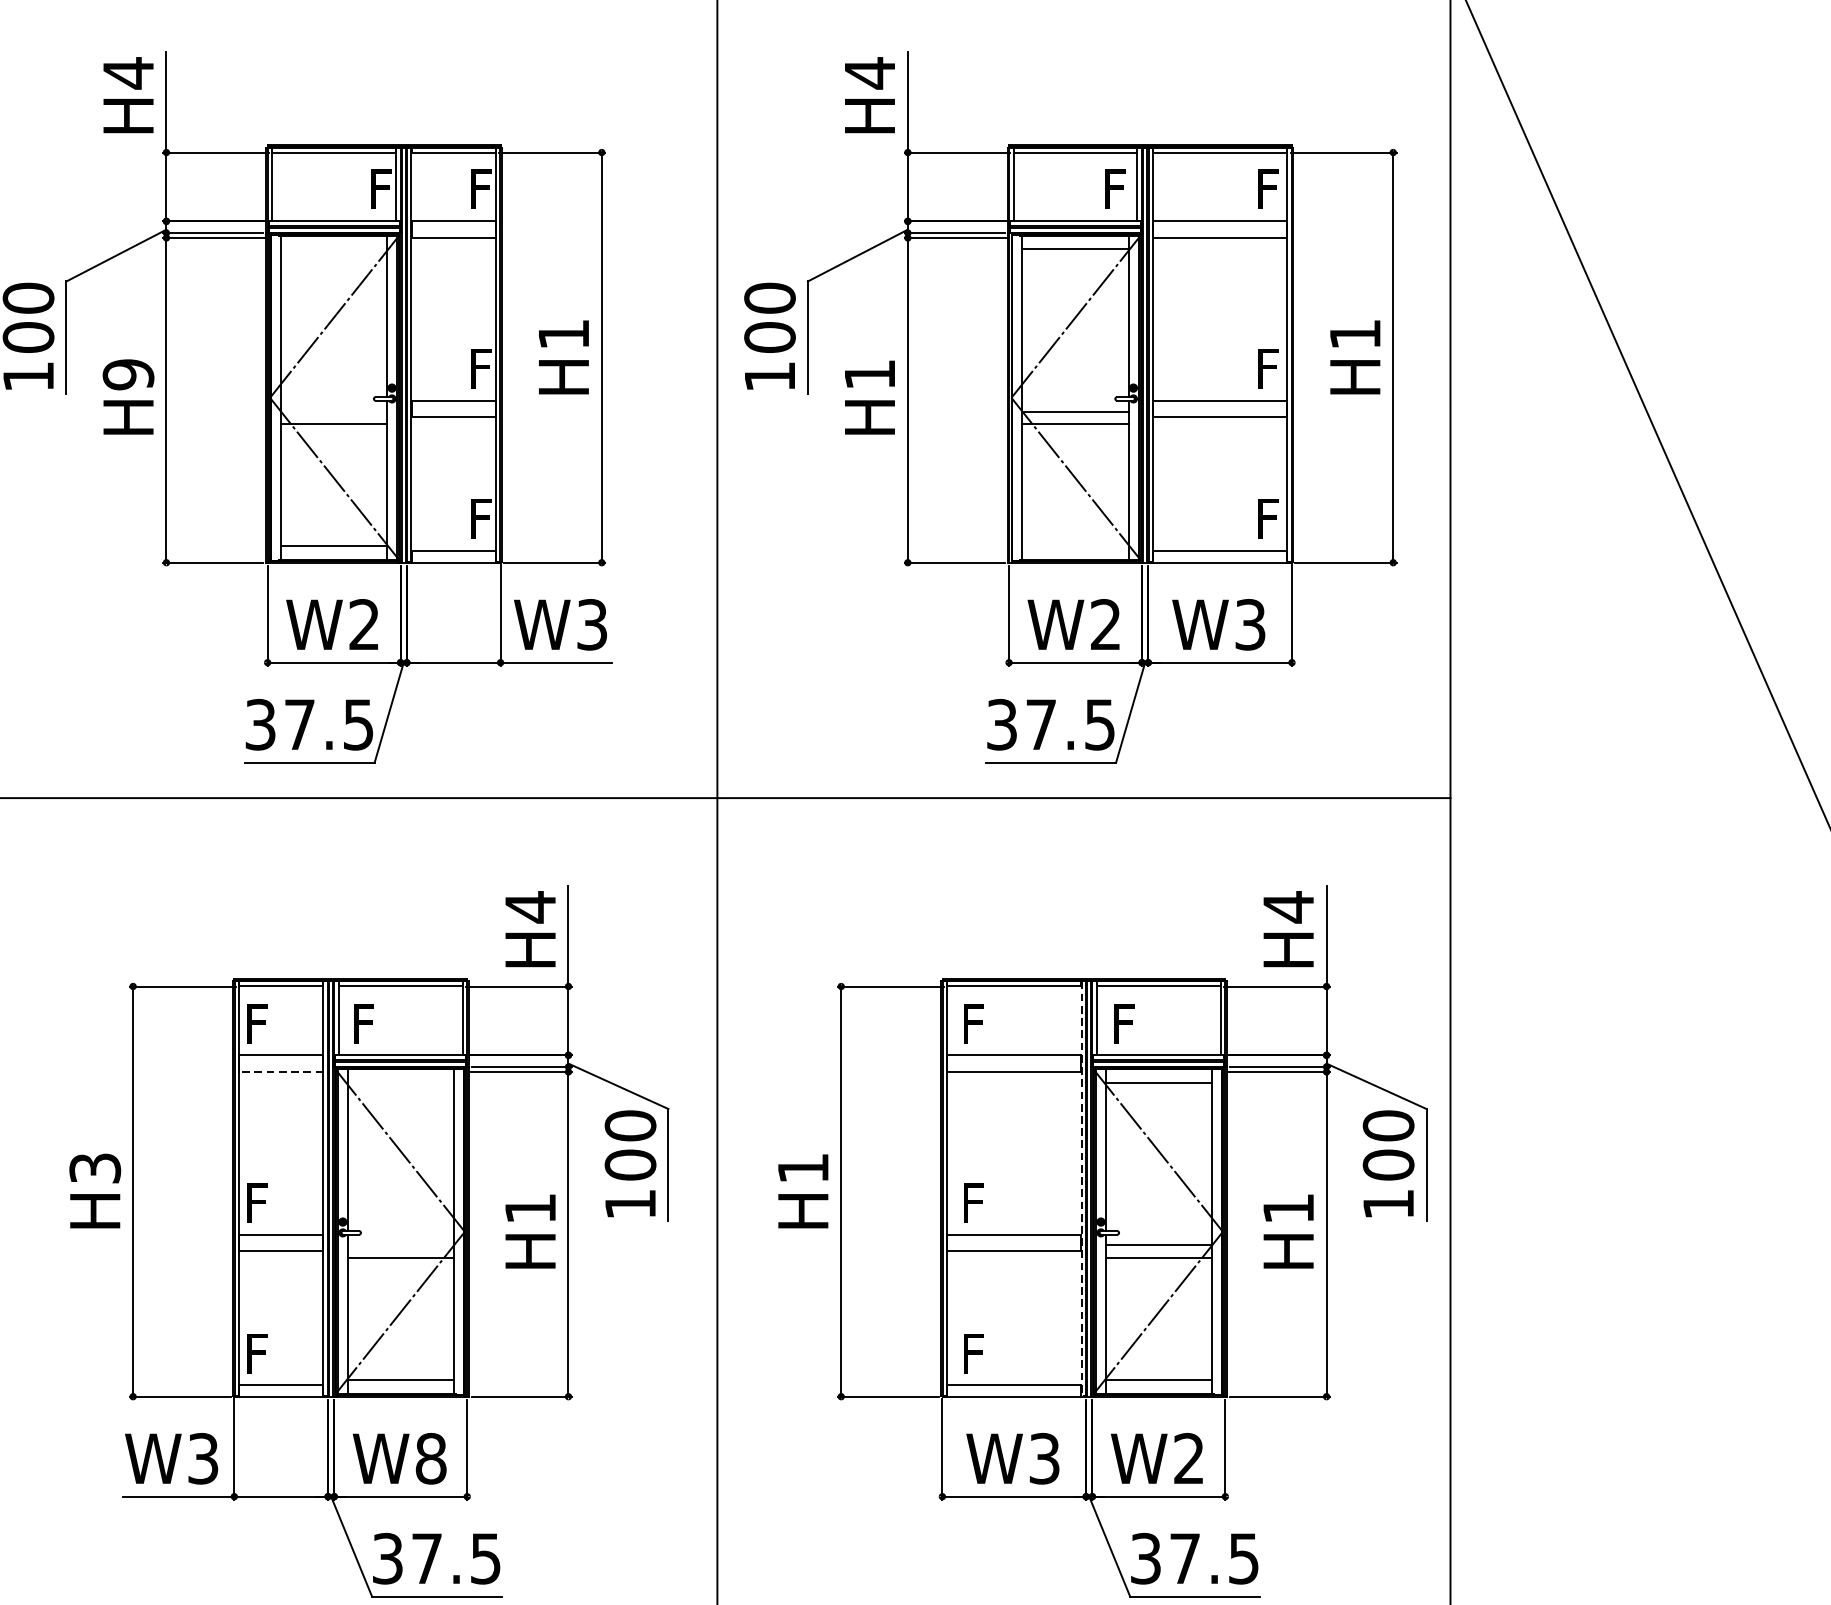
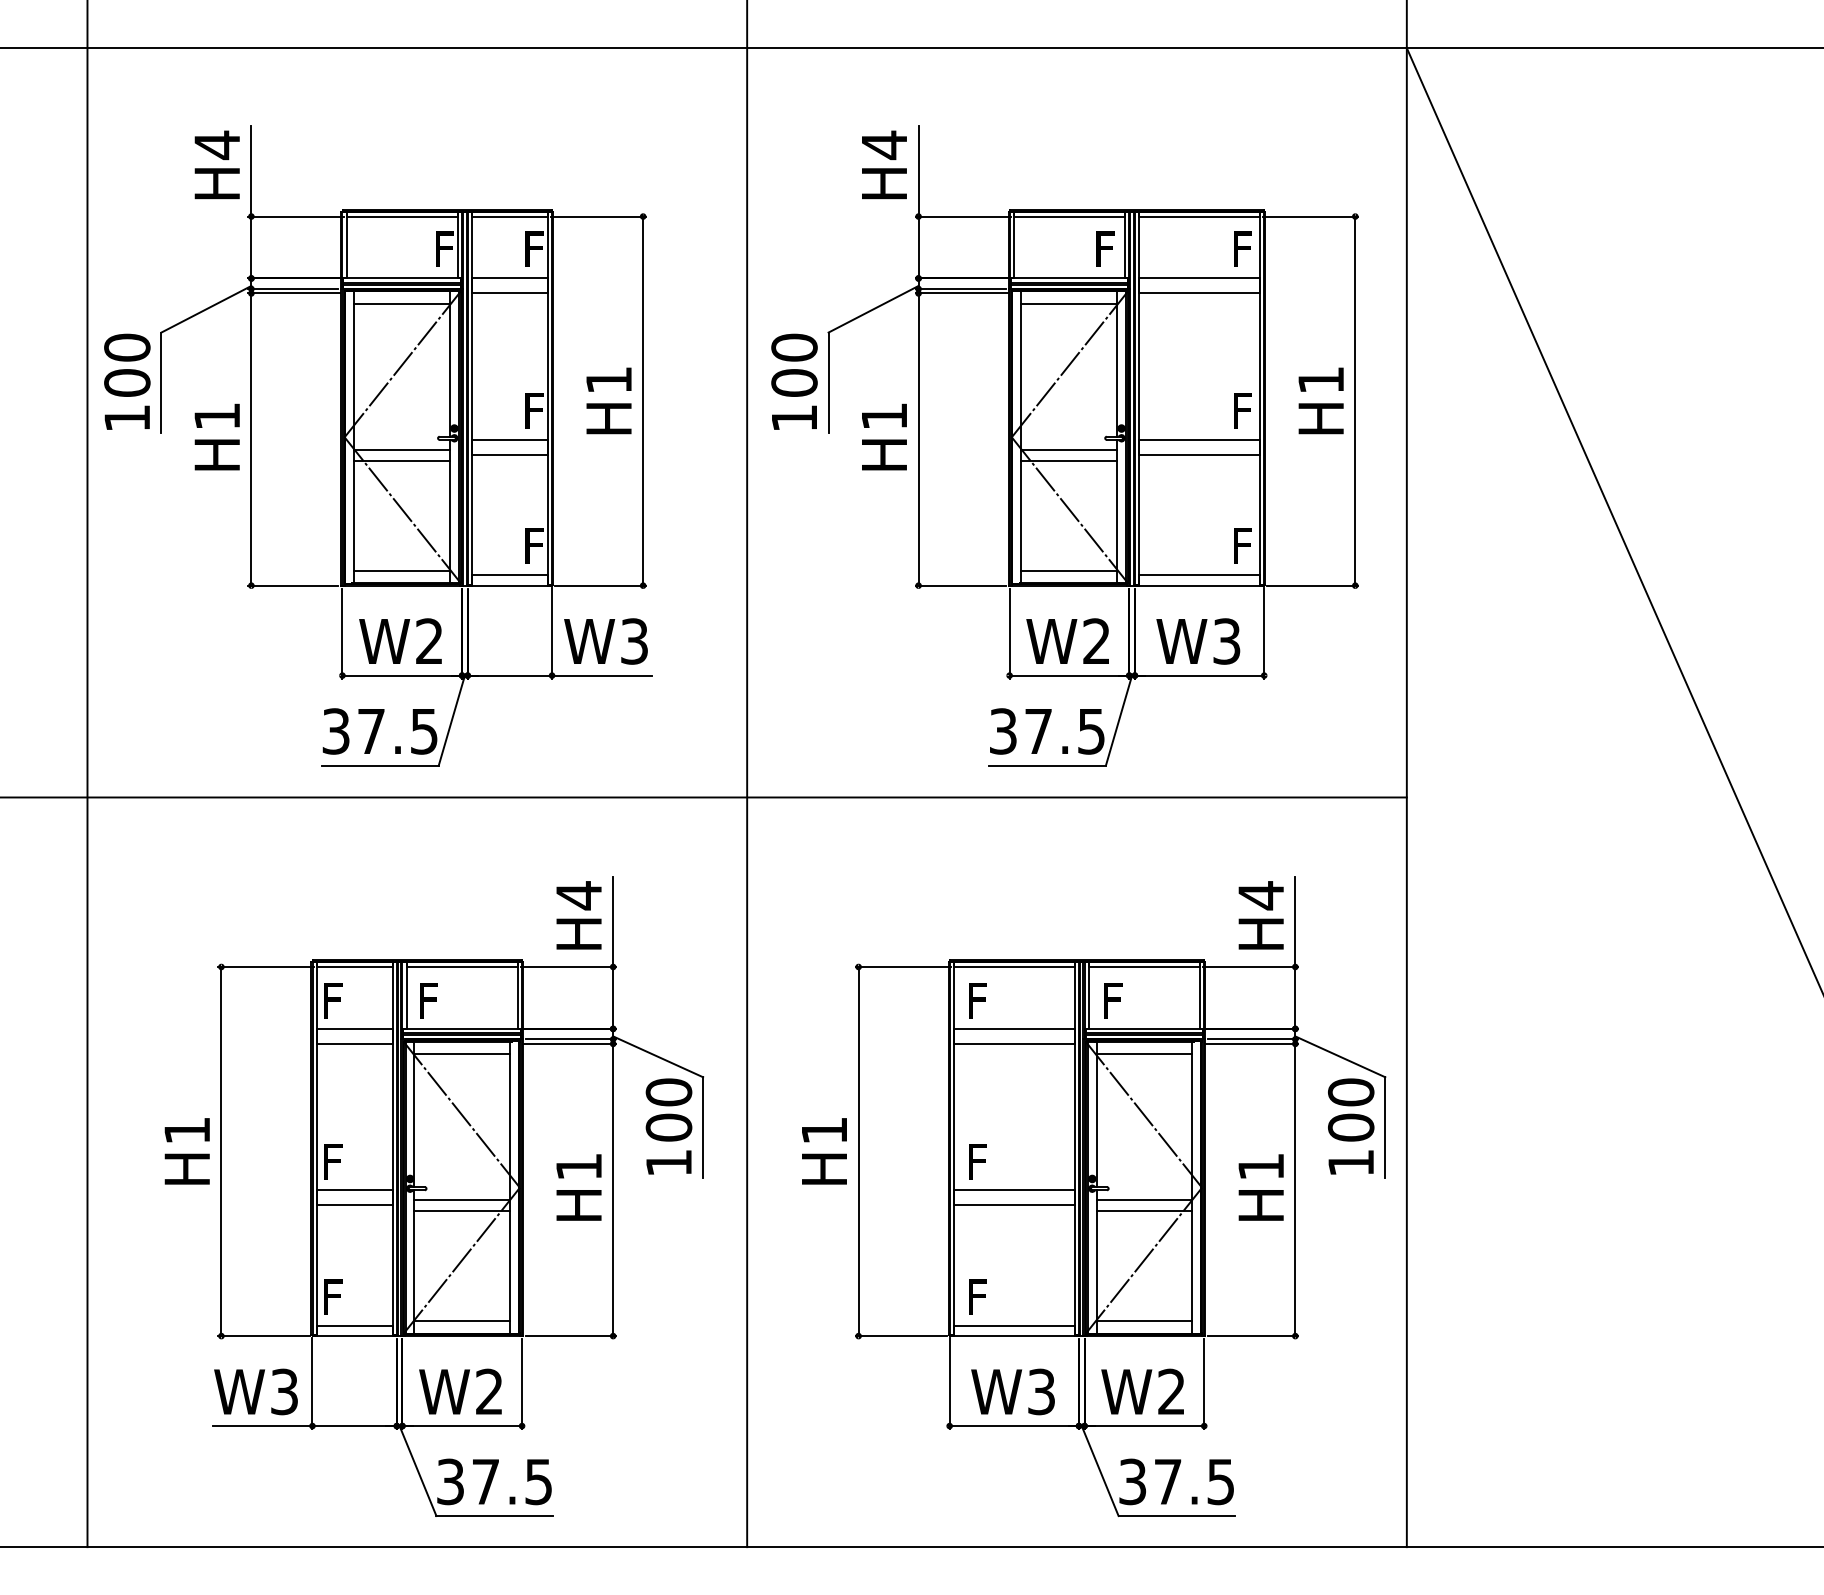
line: (334, 249) -> (402, 303), added
text: (128, 374) -> (217, 416), H9 -> H1
line: (334, 411) -> (402, 449), added
line: (1075, 545) -> (1069, 570), added
line: (281, 1071) -> (354, 1043), dashed -> solid
line: (401, 1083) -> (462, 1054), added
text: (95, 1168) -> (187, 1130), H3 -> H1
line: (1081, 1189) -> (1074, 1149), dashed -> solid
line: (401, 1245) -> (462, 1200), added
text: (431, 1458) -> (489, 1391), W8 -> W2

